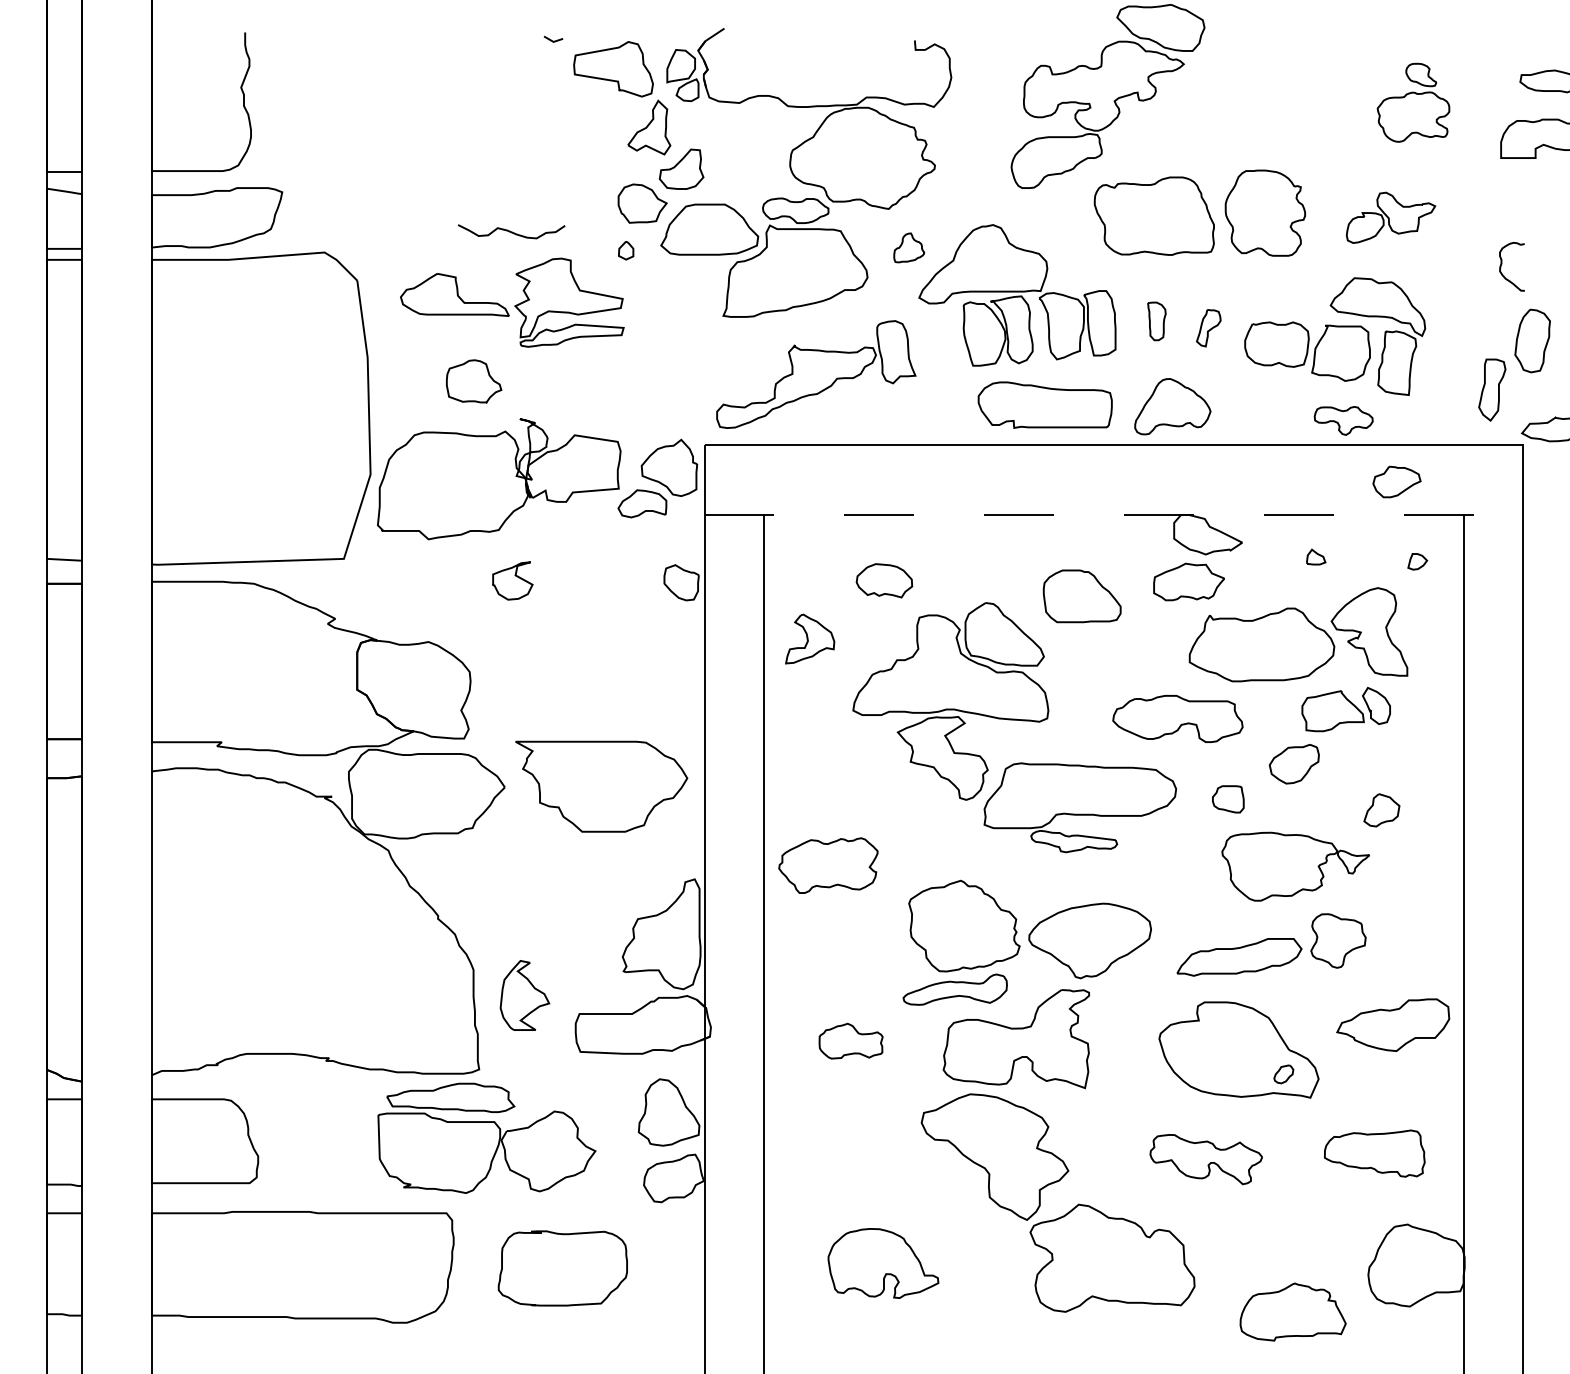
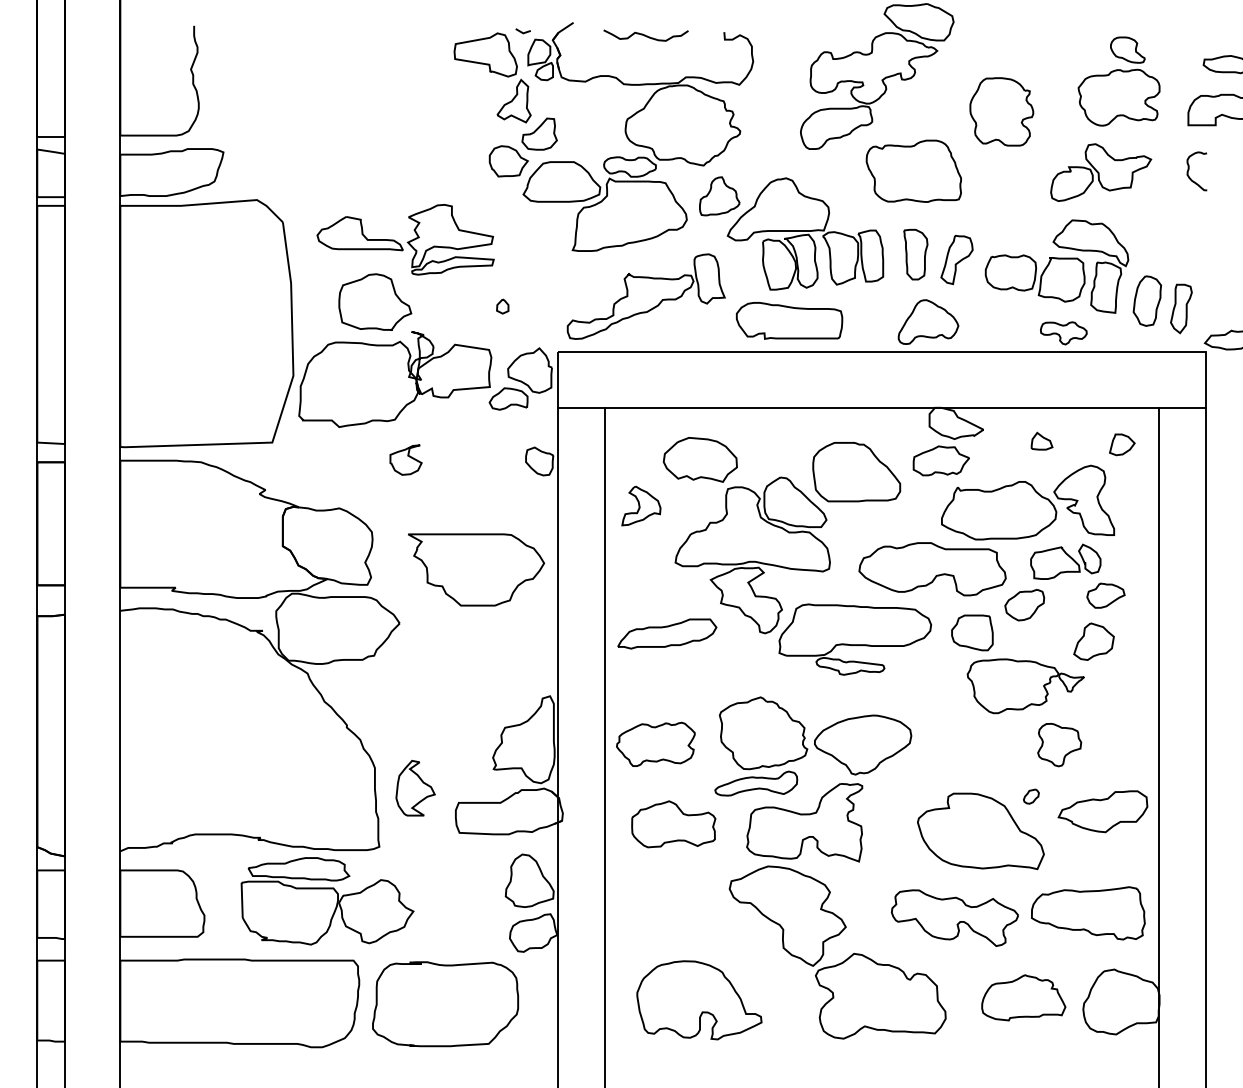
line: (552, 39) -> (522, 31), moved
part: (1412, 102) -> (1118, 81), size x1.43
part: (1265, 212) -> (1001, 111), moved
part: (1391, 217) -> (1101, 172), size x1.43
curve: (510, 231) -> (645, 35), moved
part: (908, 248) -> (719, 196), size x1.67
part: (625, 250) -> (502, 306), moved
curve: (1502, 265) -> (1189, 170), moved
part: (1156, 321) -> (915, 254), size x1.67
part: (1208, 327) -> (956, 259), size x1.67
part: (1532, 340) -> (1147, 300), moved
part: (474, 380) -> (375, 301), size x1.67
part: (1045, 404) -> (789, 320), moved
part: (1396, 481) -> (1105, 595), moved
line: (1113, 514) -> (881, 407), dashed -> solid
part: (1315, 556) -> (1041, 440), size x1.43
part: (1417, 561) -> (1122, 444), size x1.67
part: (883, 580) -> (699, 459), size x1.67
part: (1081, 596) -> (856, 472), size x1.43
part: (1177, 719) -> (932, 569), size x1.43
part: (601, 786) -> (476, 569), moved
part: (1228, 798) -> (972, 632), size x1.67
part: (1381, 810) -> (1093, 641), size x1.43
part: (827, 864) -> (655, 743), moved
part: (1239, 956) -> (667, 633), moved
part: (850, 1041) -> (673, 824), size x1.67
part: (1283, 1074) -> (1031, 796), moved
part: (486, 1138) -> (327, 901), moved
part: (1374, 1153) -> (1088, 913), size x1.43
part: (1205, 1158) -> (954, 917), size x1.43
part: (883, 1263) -> (699, 1000), size x1.43
part: (562, 1268) -> (445, 1004), size x1.43
part: (1292, 1311) -> (1023, 997), moved

